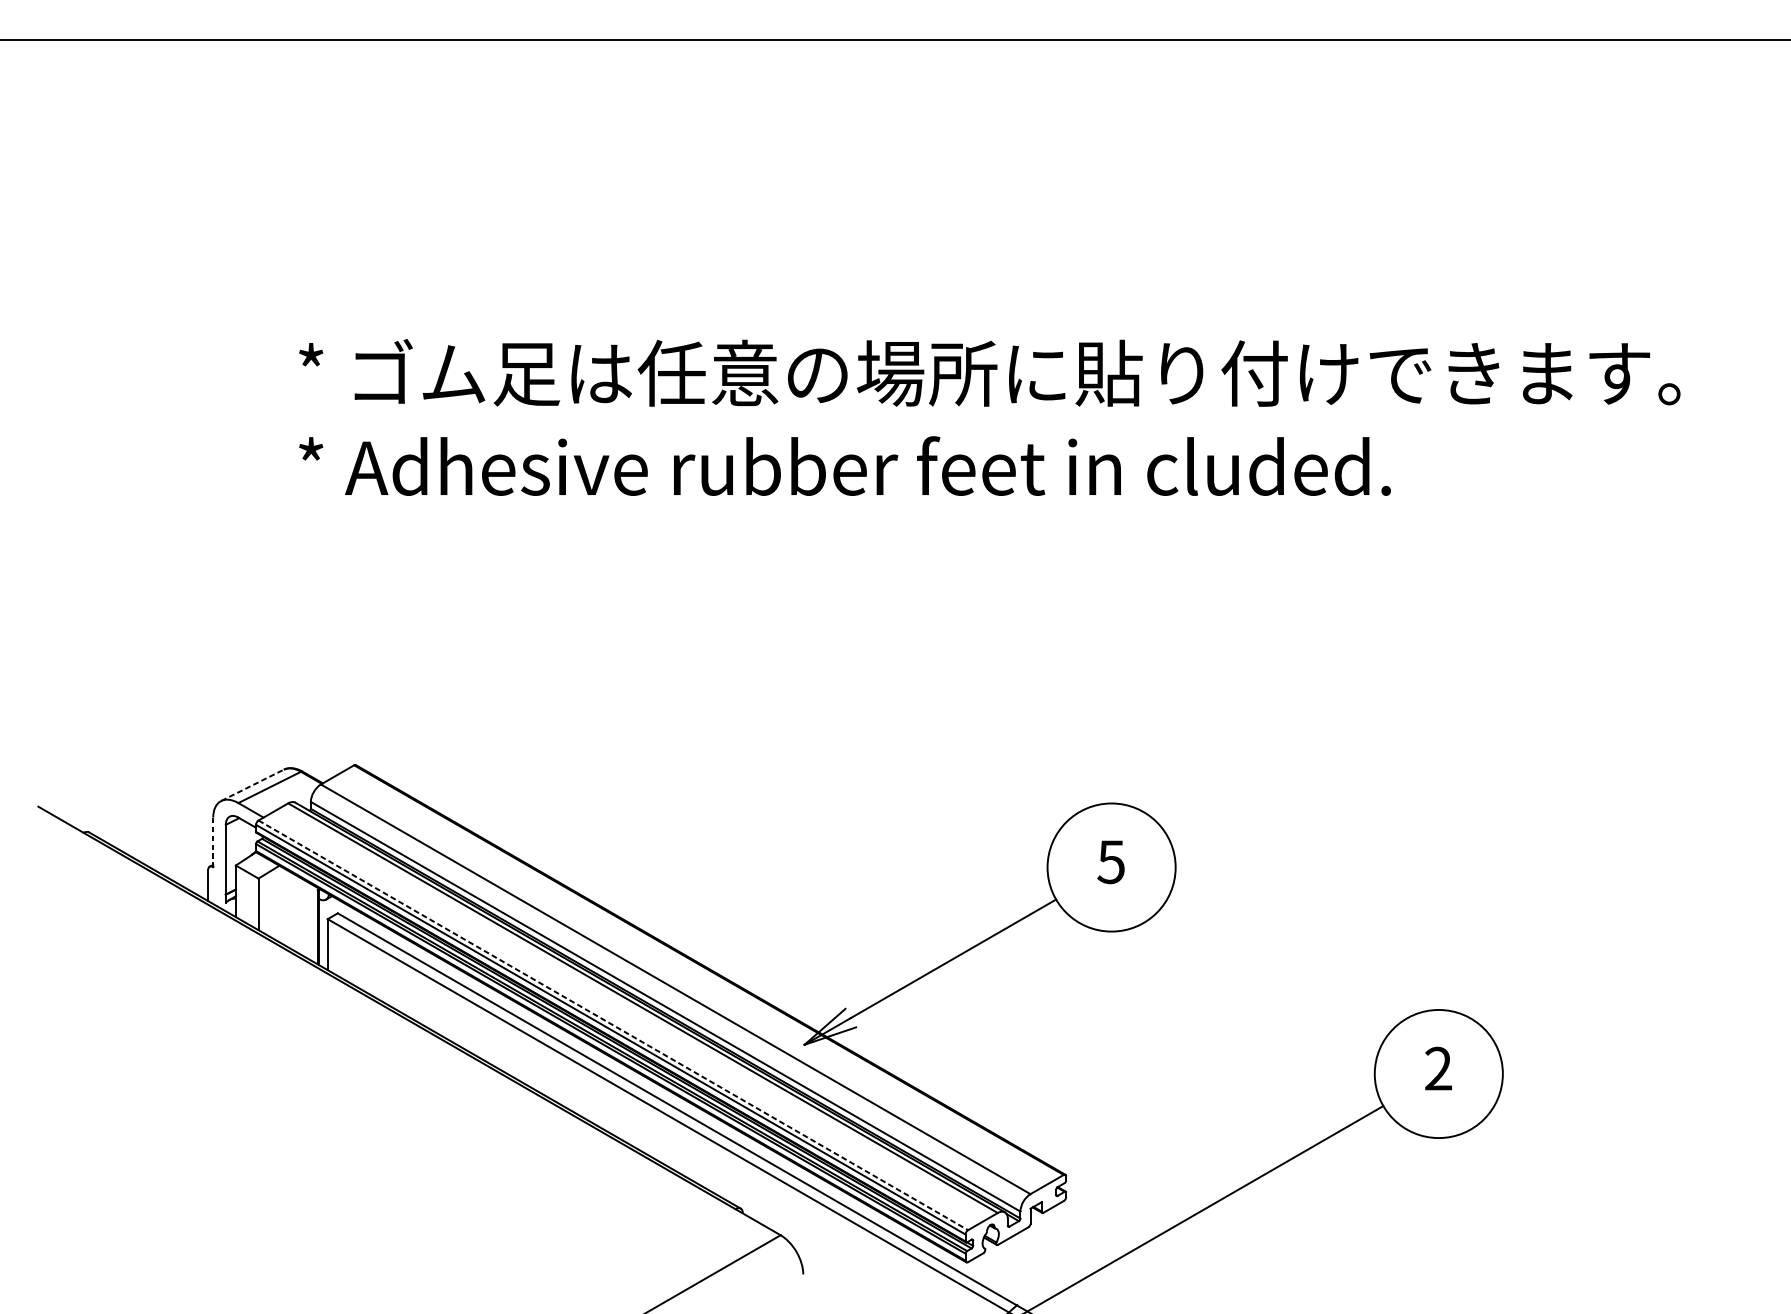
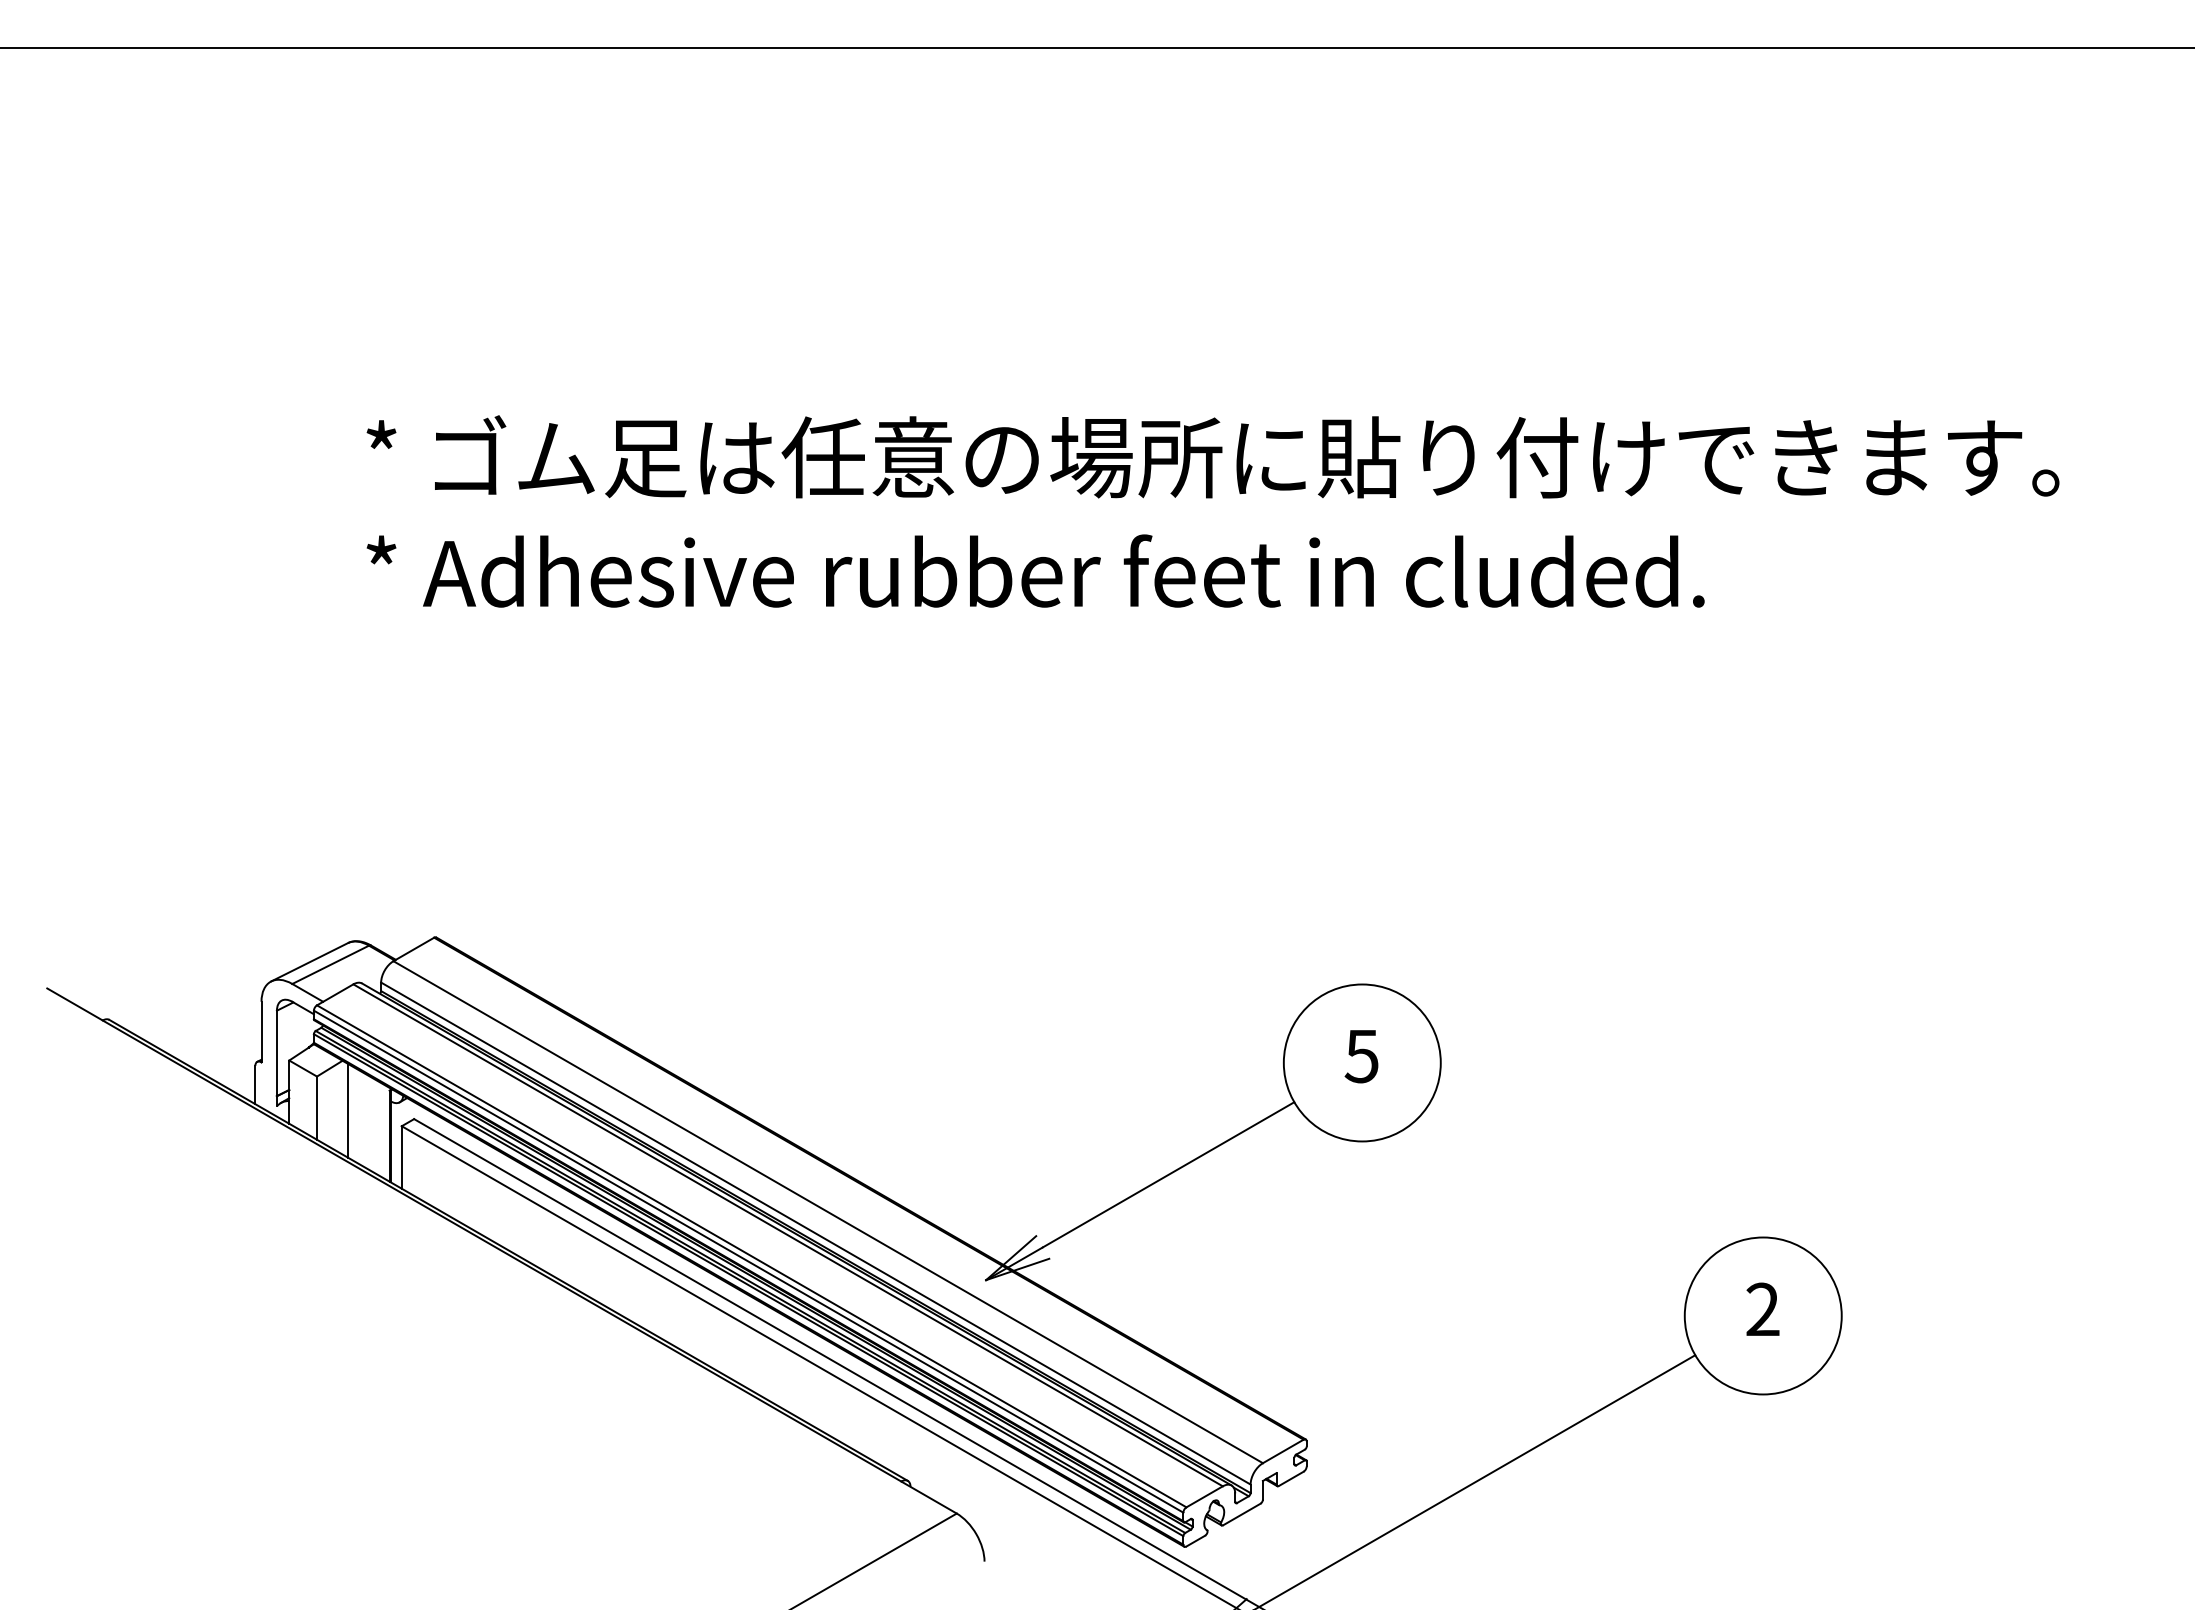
line: (252, 785) -> (309, 962), dashed -> solid
line: (213, 842) -> (261, 1032), dashed -> solid
line: (283, 906) -> (347, 1110), added
line: (613, 1025) -> (751, 1256), dashed -> solid

